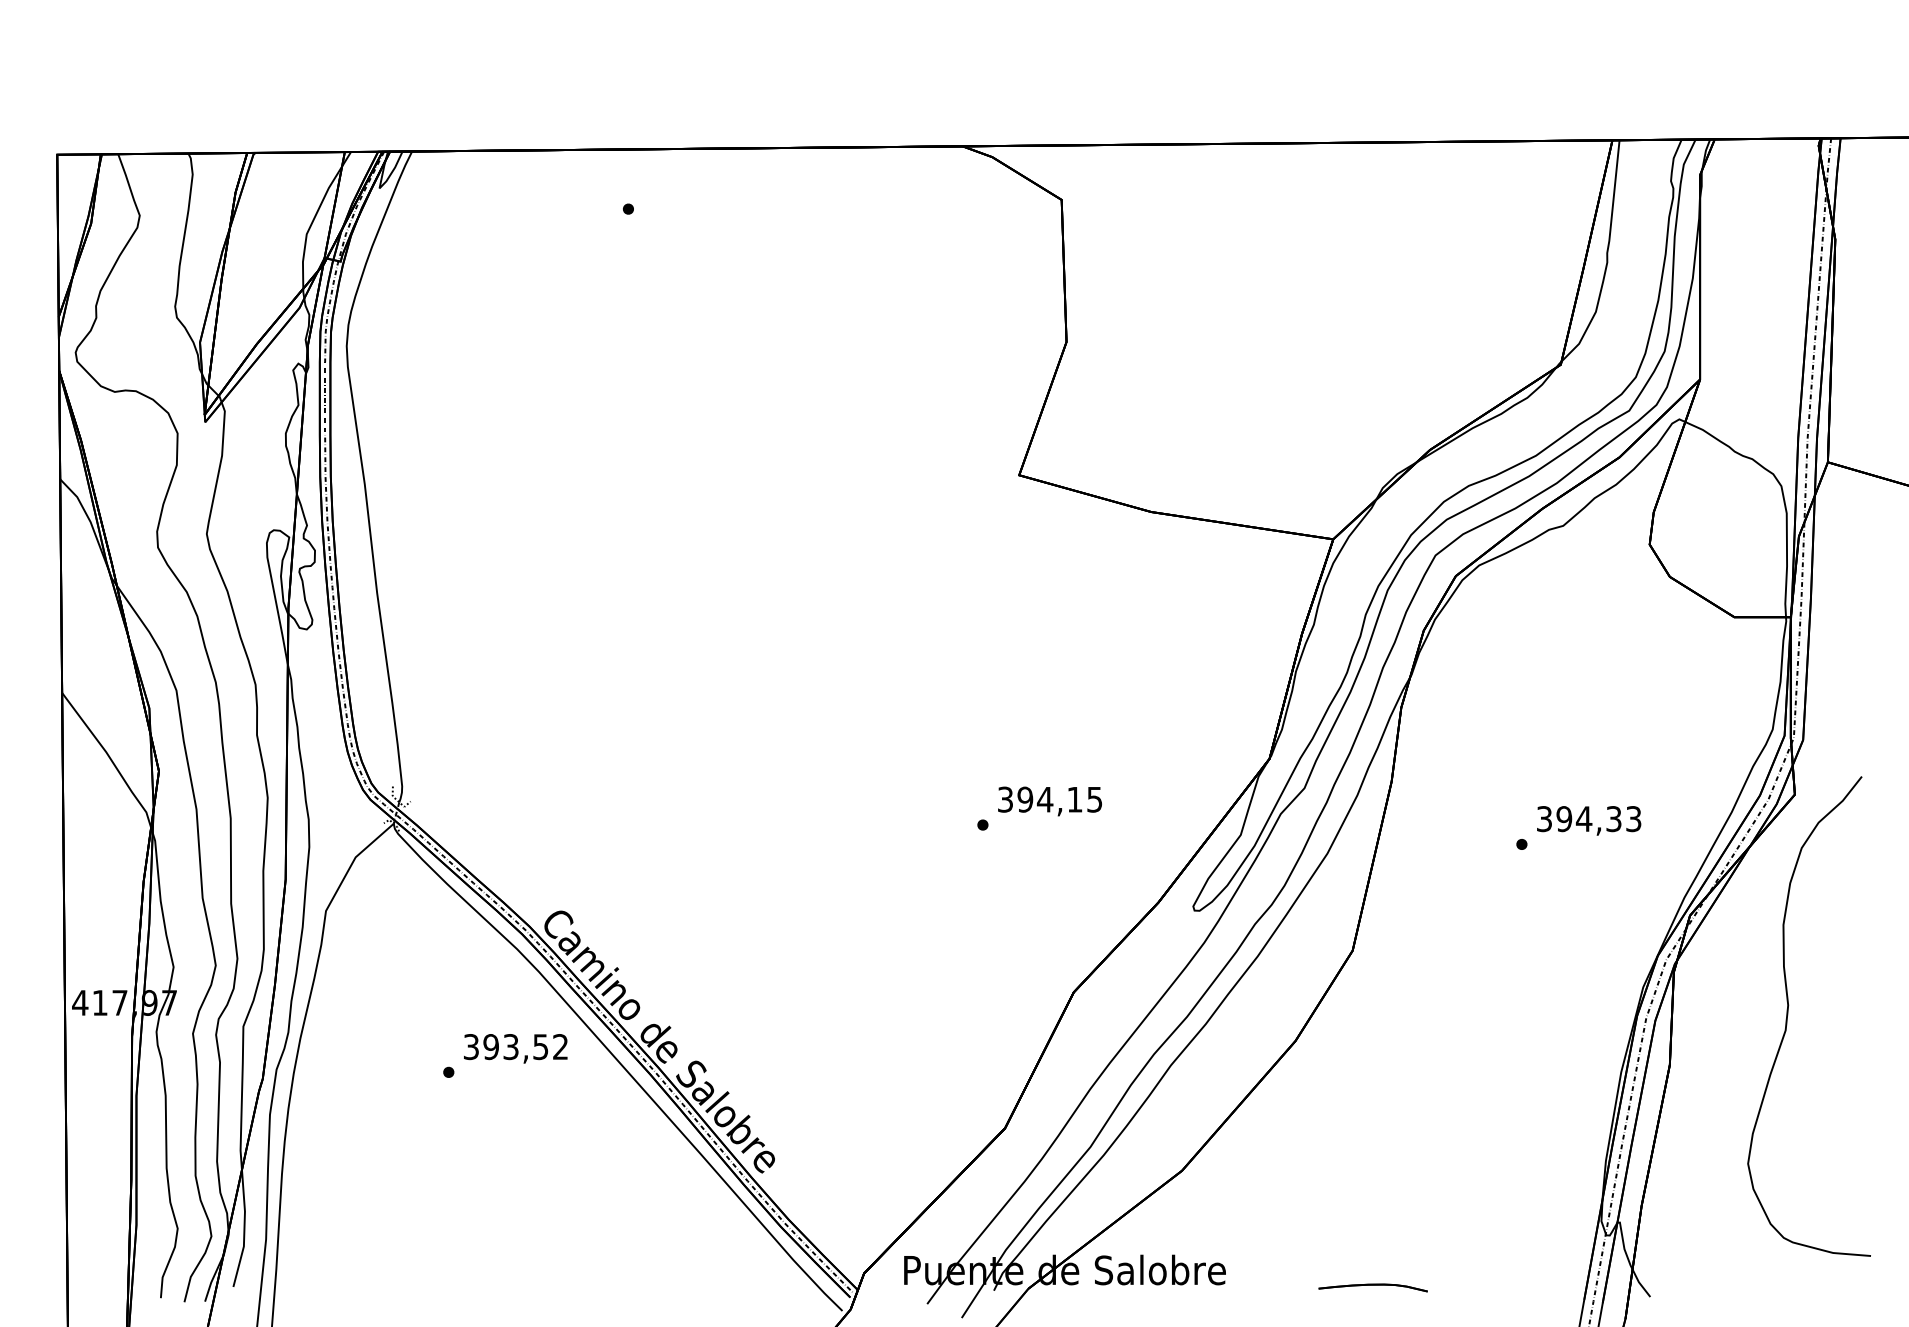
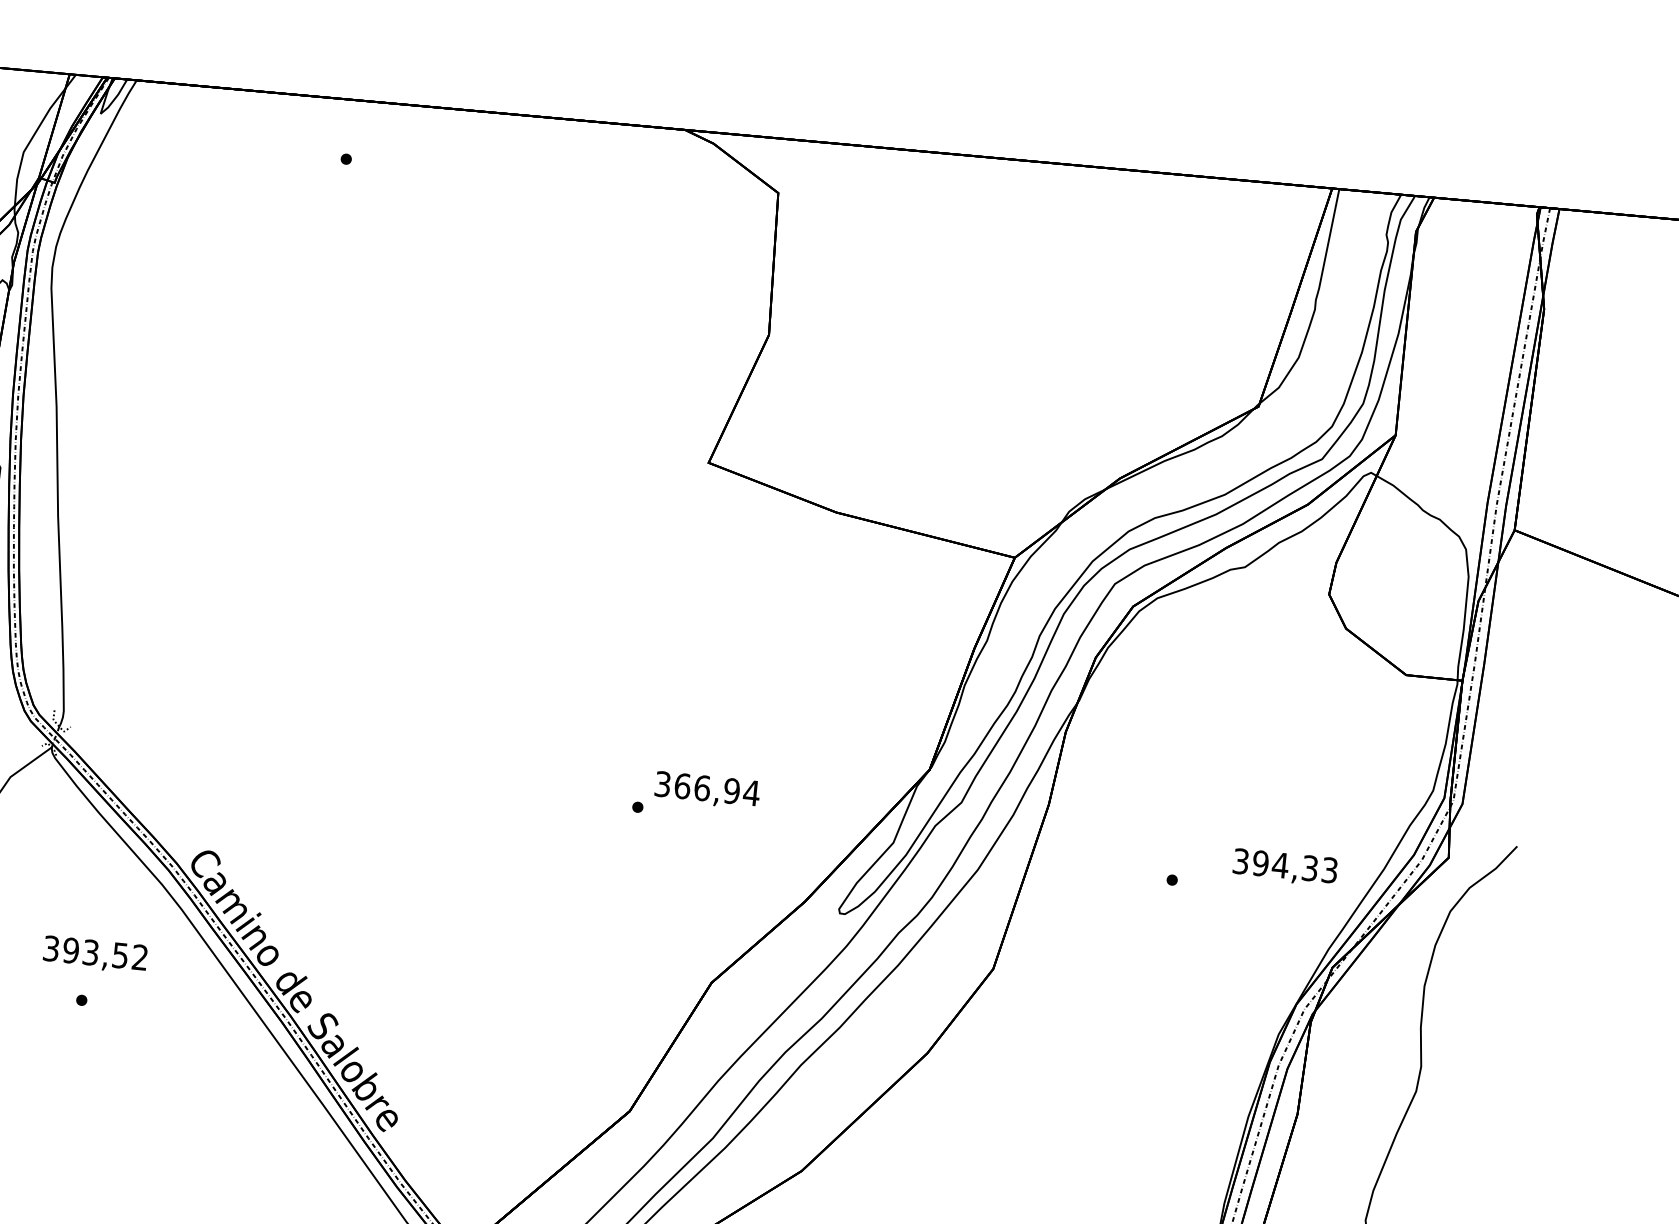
text: (1059, 799) -> (716, 789), 394,15 -> 366,94
text: (1589, 820) -> (1285, 867), moved
text: (515, 1048) -> (95, 954), moved

